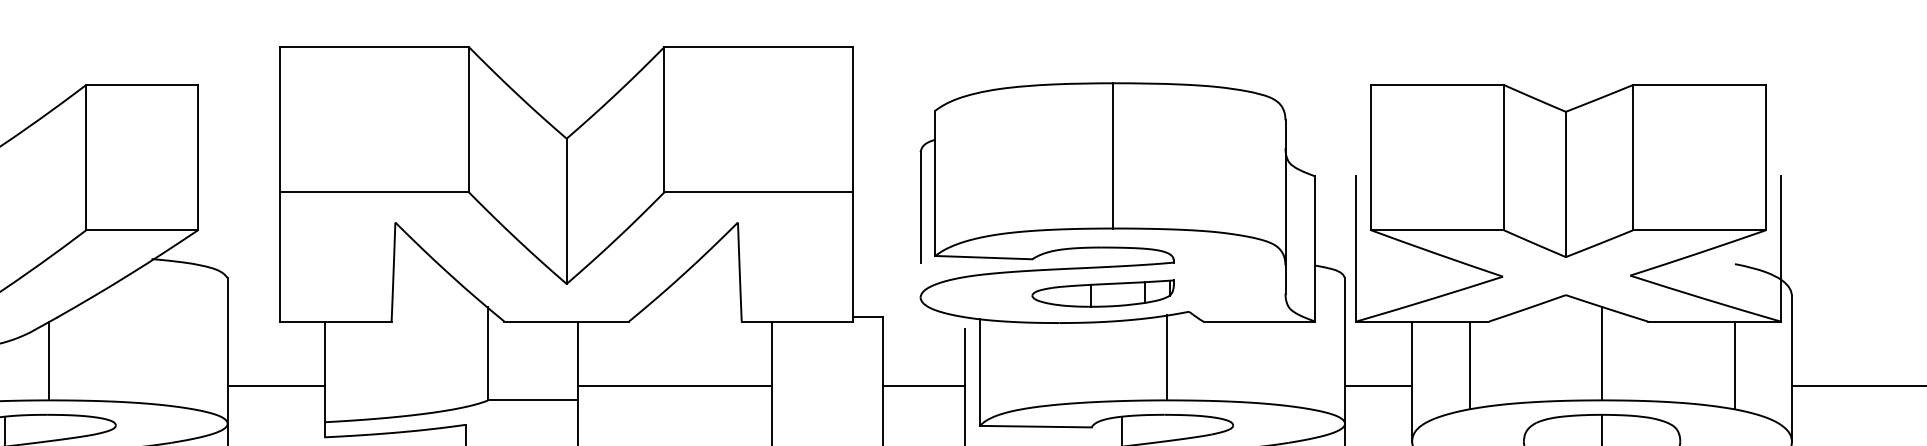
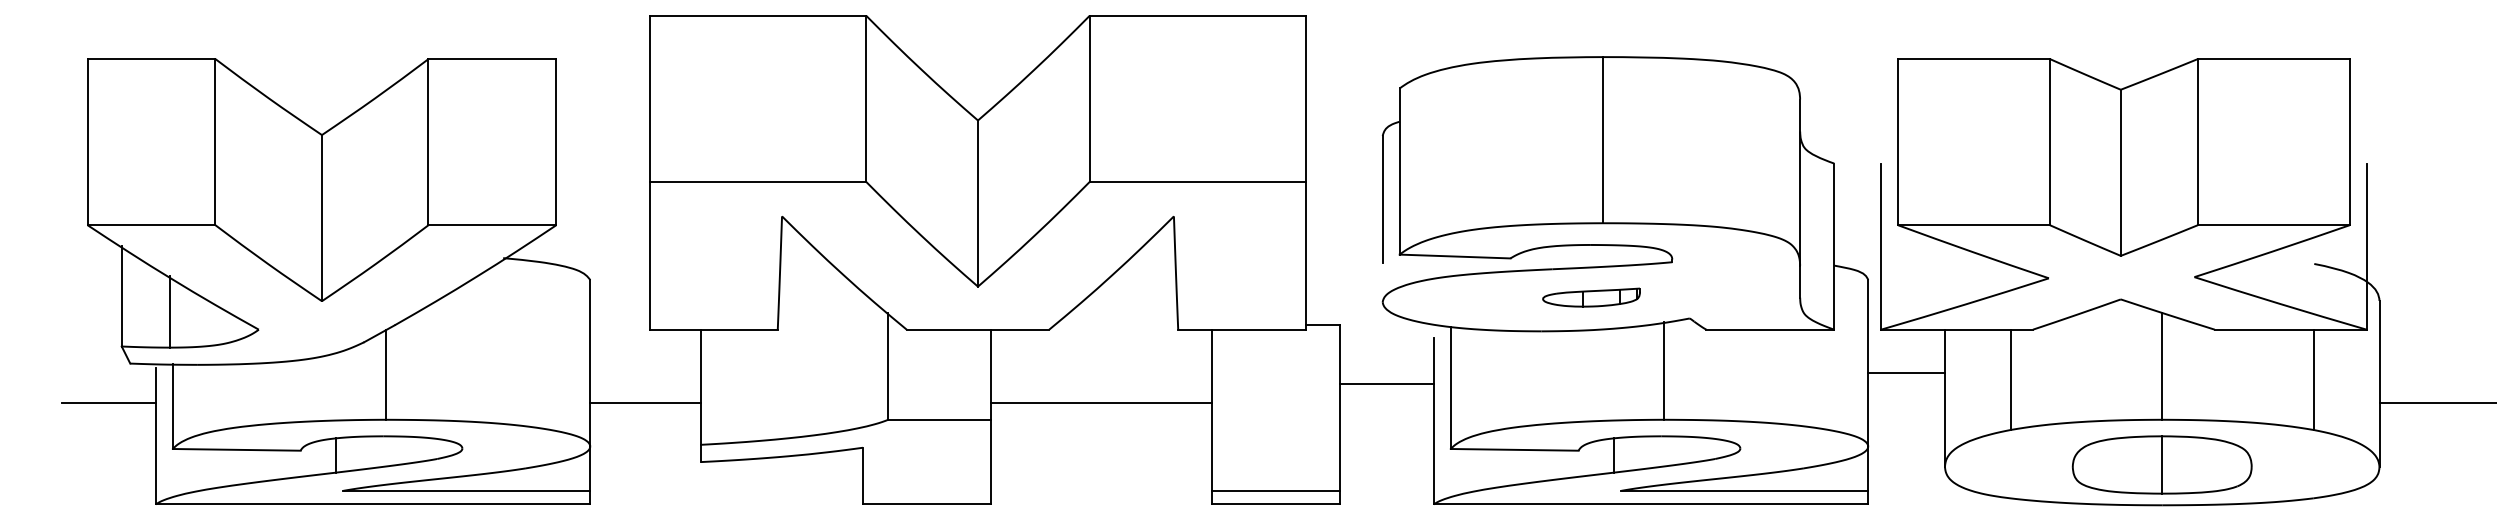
part: (1103, 293) -> (1591, 297), size x0.6
line: (923, 386) -> (1386, 384), moved
line: (1378, 386) -> (1906, 373), moved

